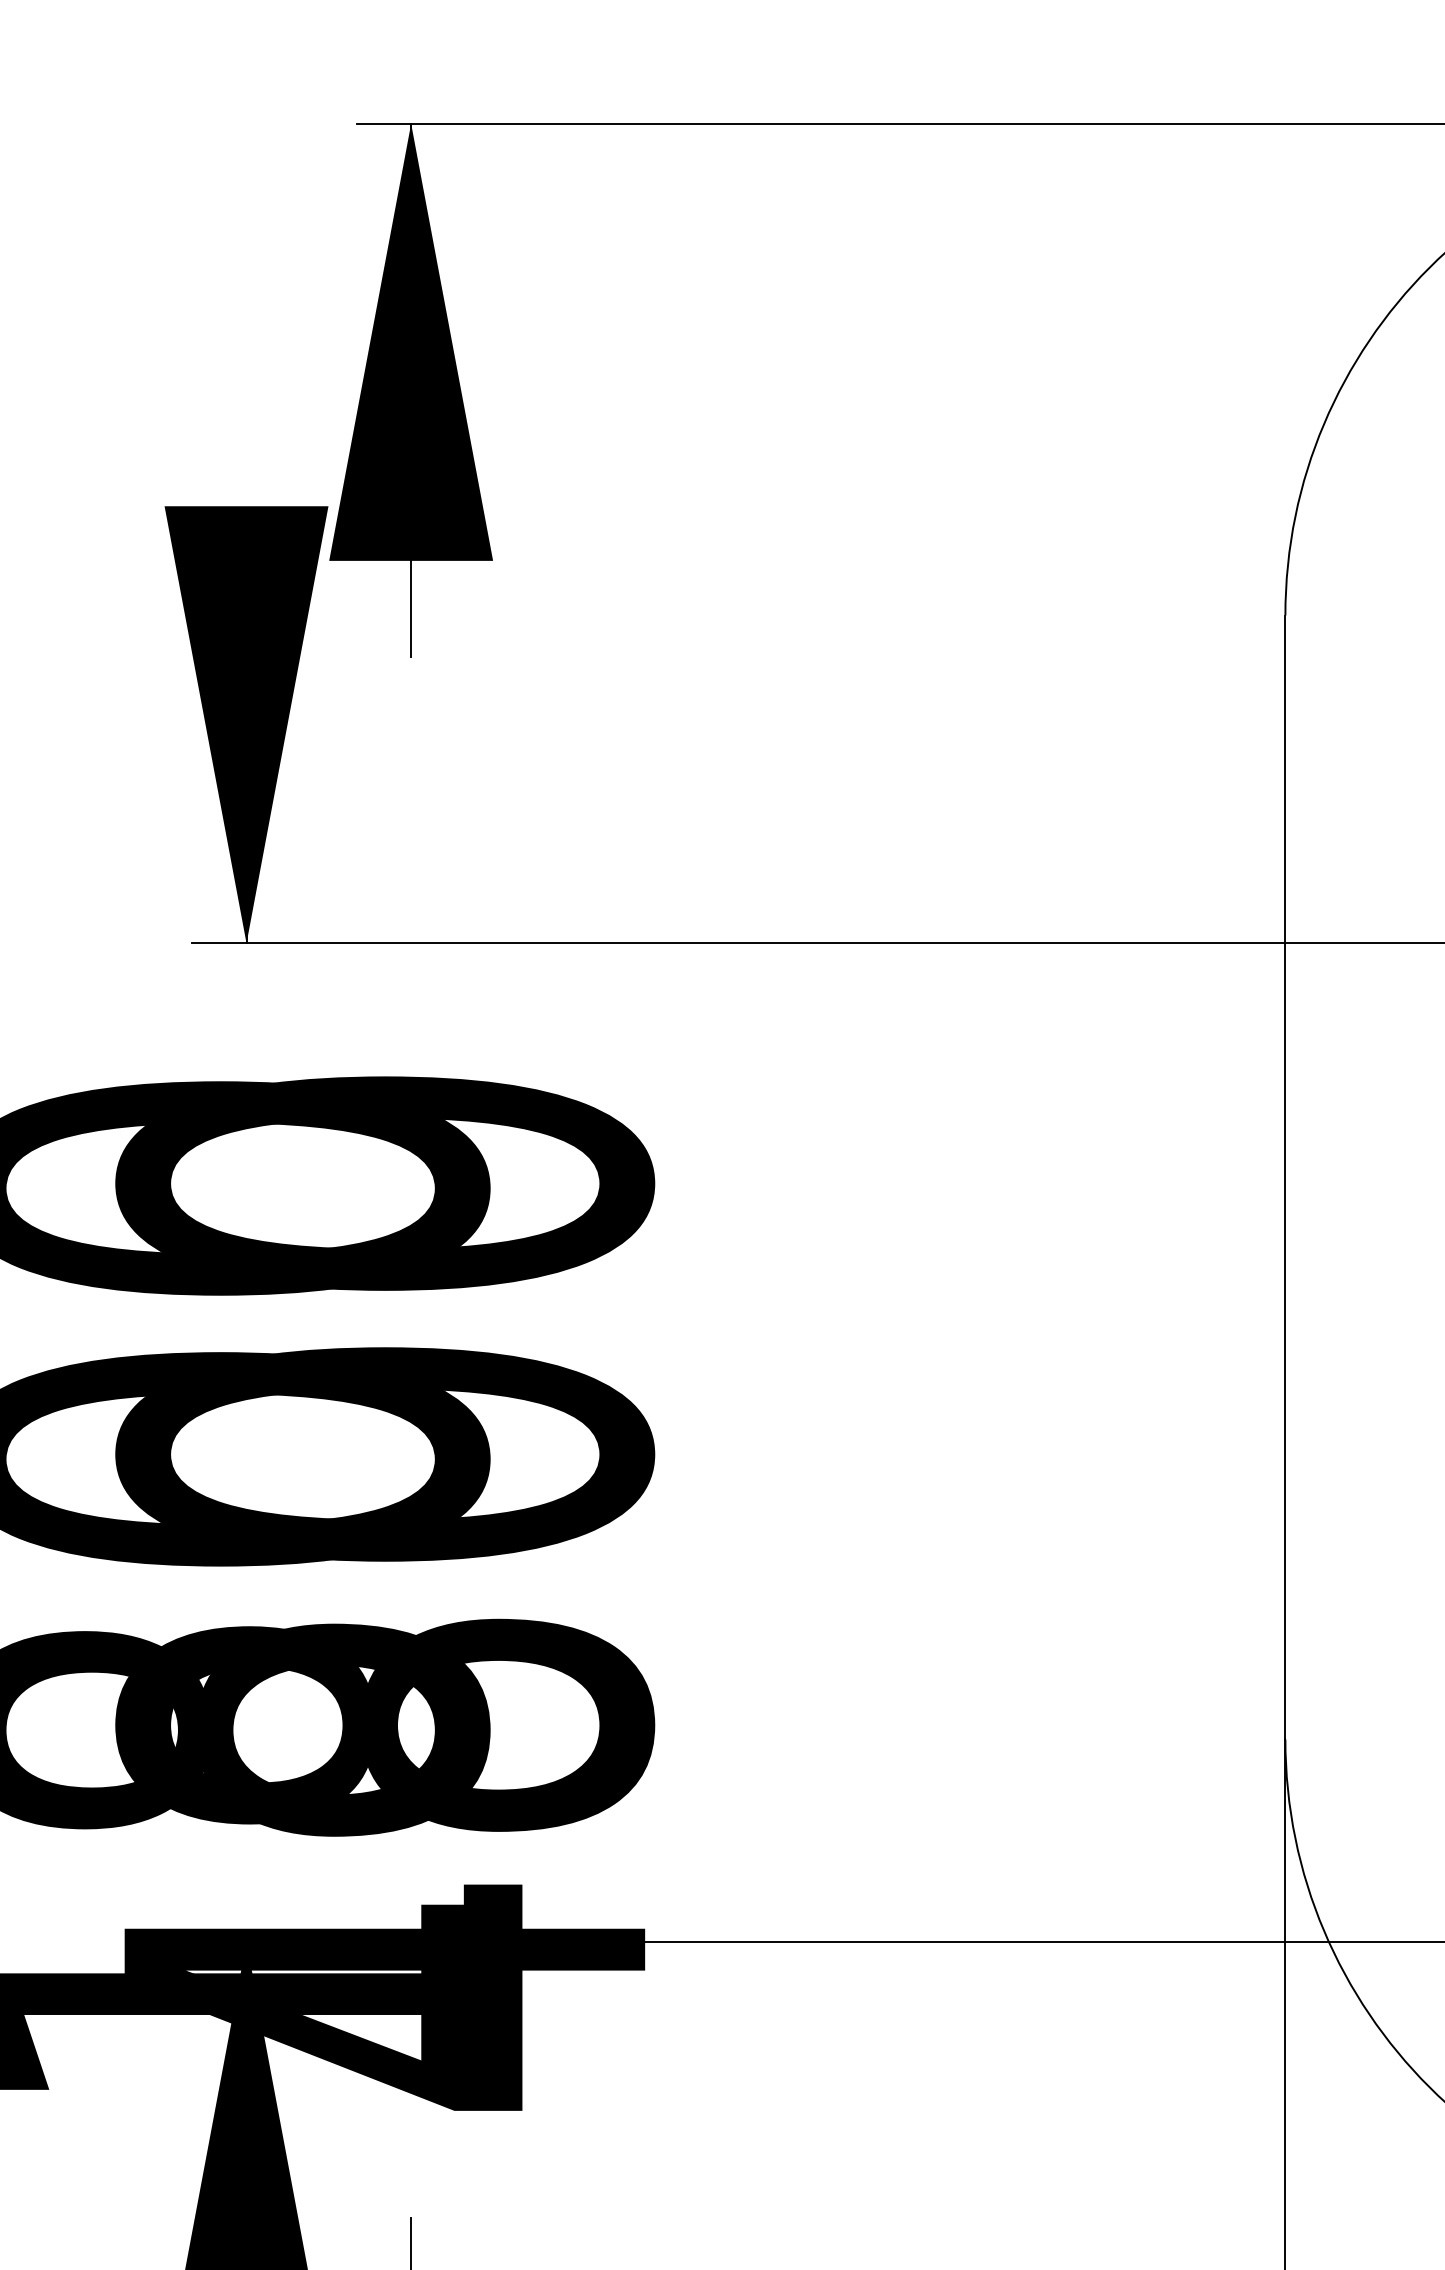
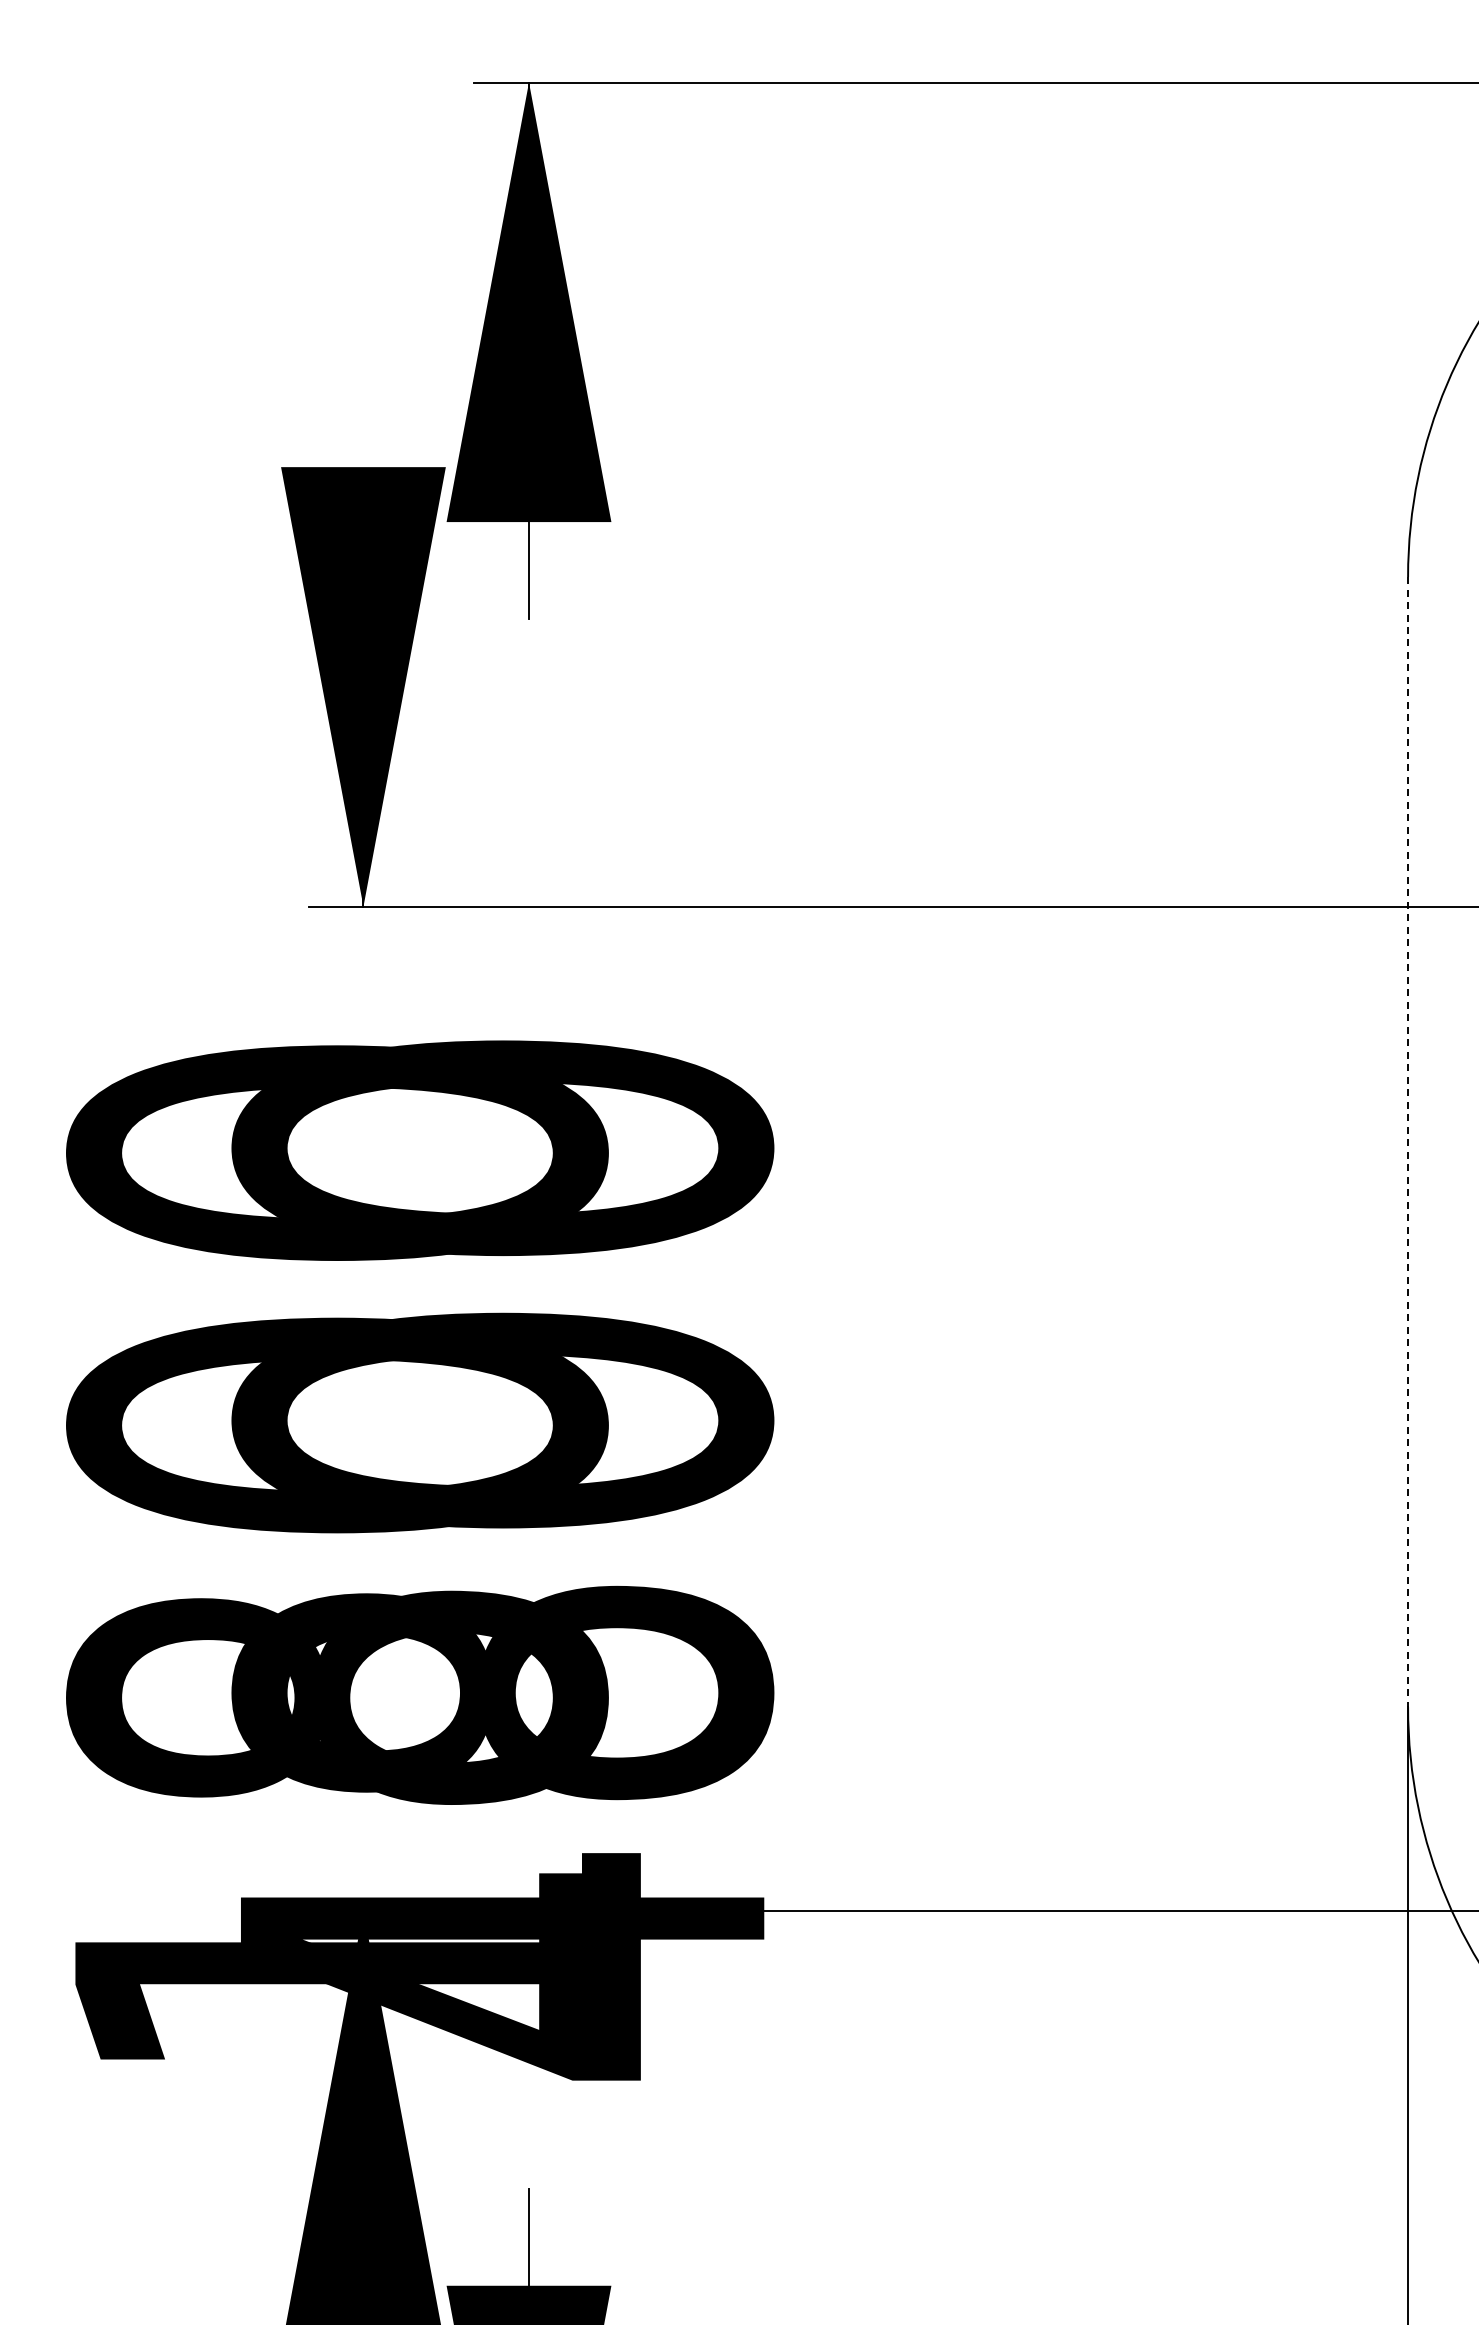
line: (1285, 1177) -> (1408, 1142), solid -> dashed

